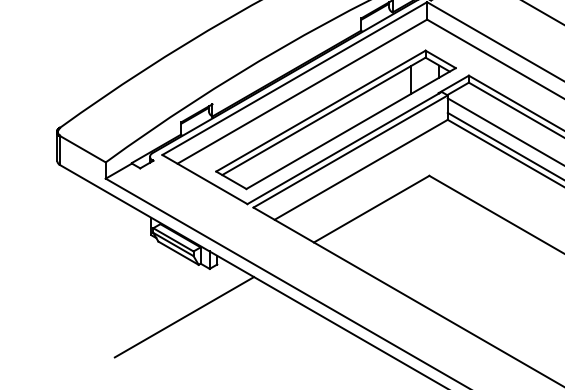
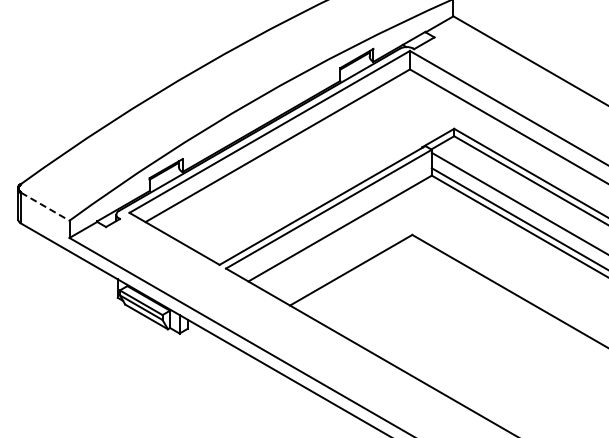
part: (336, 119) -> (313, 175), removed
line: (83, 148) -> (45, 206), solid -> dashed
line: (184, 317) -> (152, 384), removed

